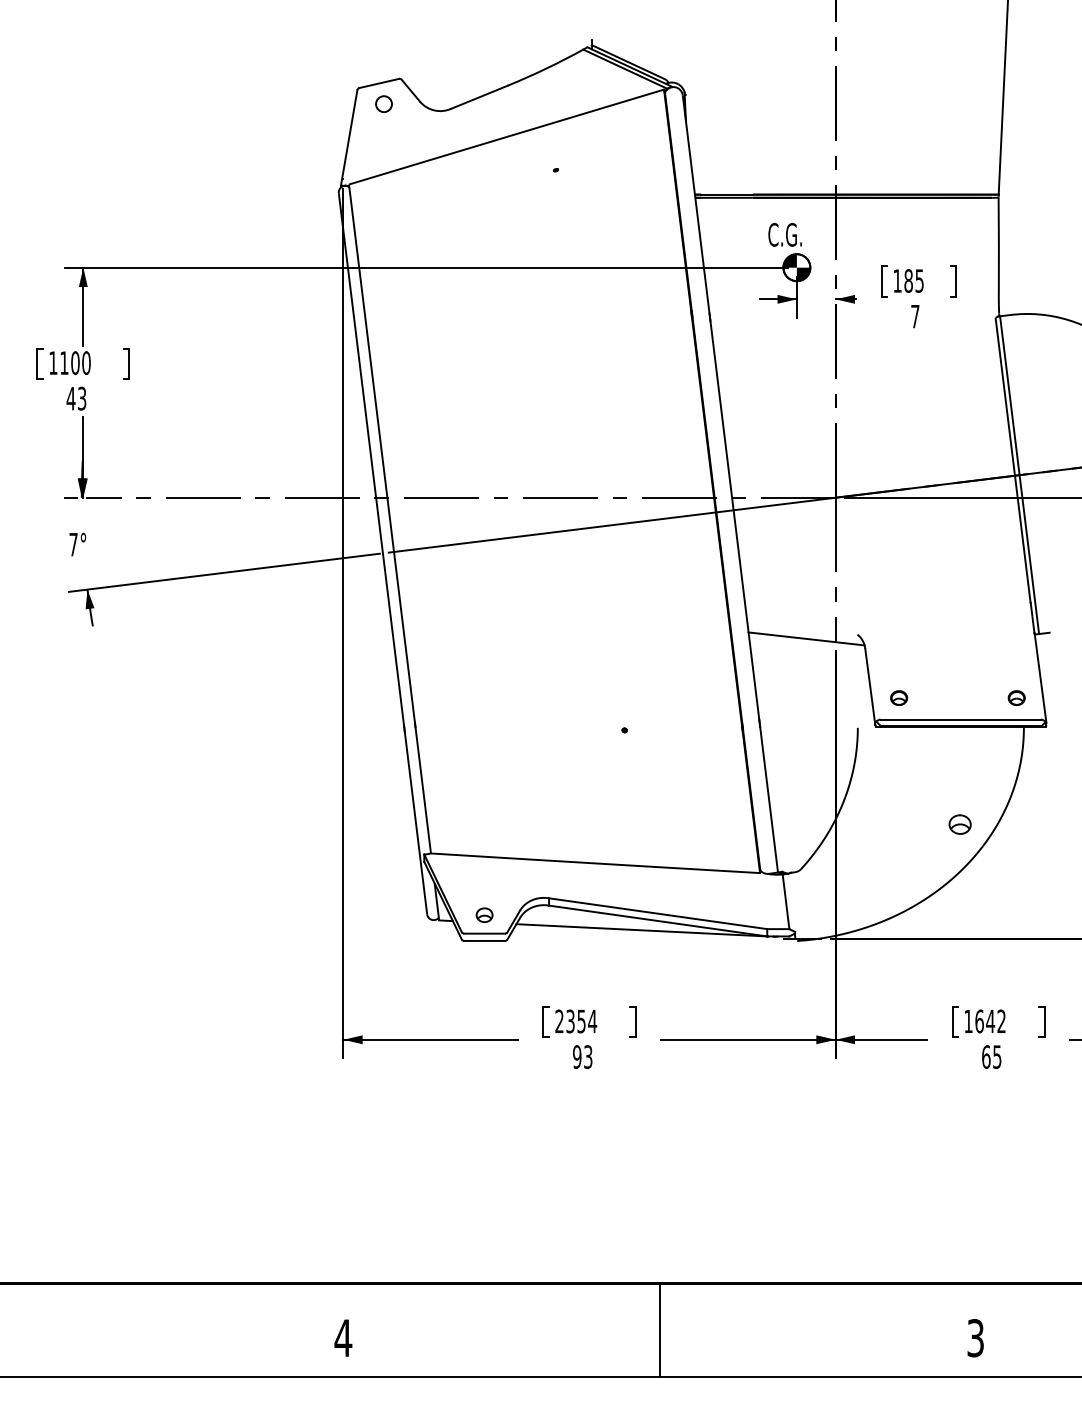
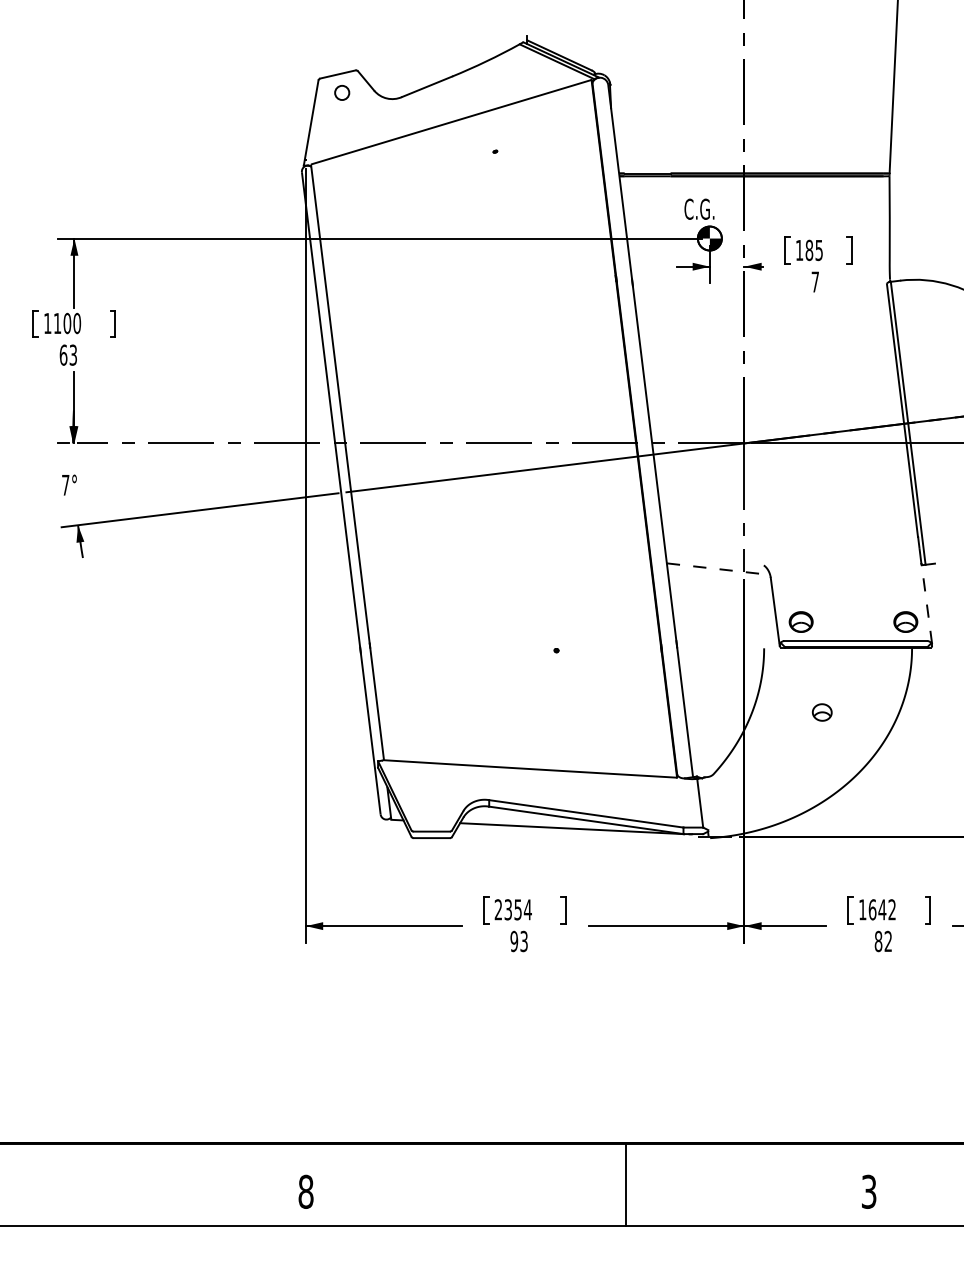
text: (71, 397) -> (63, 354), 43 -> 63
line: (806, 639) -> (718, 569), solid -> dashed
line: (1040, 677) -> (926, 603), solid -> dashed
part: (898, 697) -> (800, 621), size x1.6
part: (1016, 697) -> (905, 621), size x1.6
part: (959, 824) -> (821, 712), moved
part: (484, 915) -> (431, 815), removed
text: (990, 1057) -> (882, 941), 65 -> 82
line: (659, 1329) -> (625, 1184), moved
text: (342, 1337) -> (305, 1191), 4 -> 8

